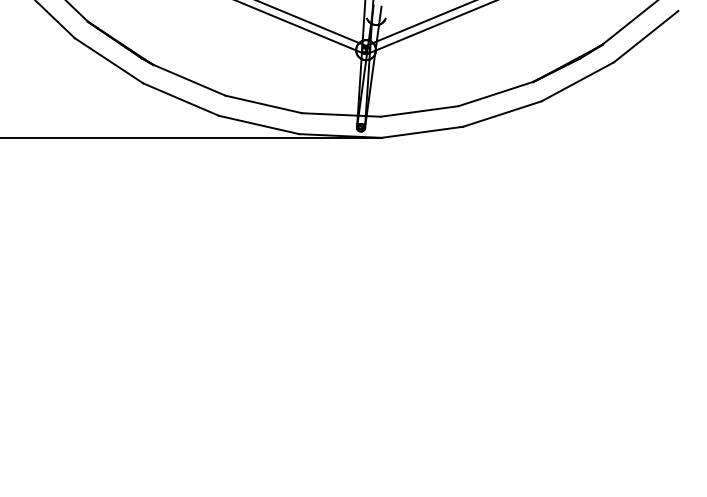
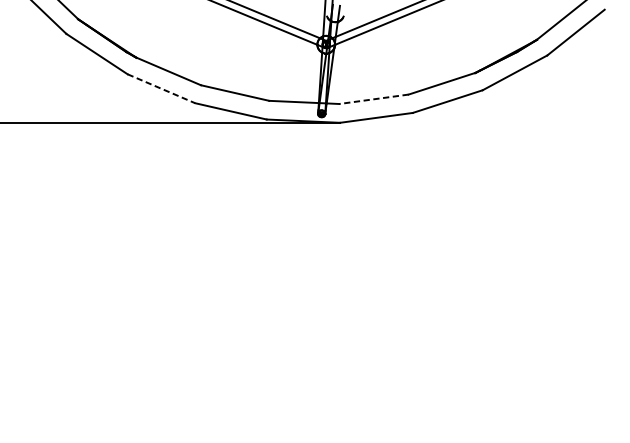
line: (181, 99) -> (161, 88), solid -> dashed
line: (419, 111) -> (373, 99), solid -> dashed

